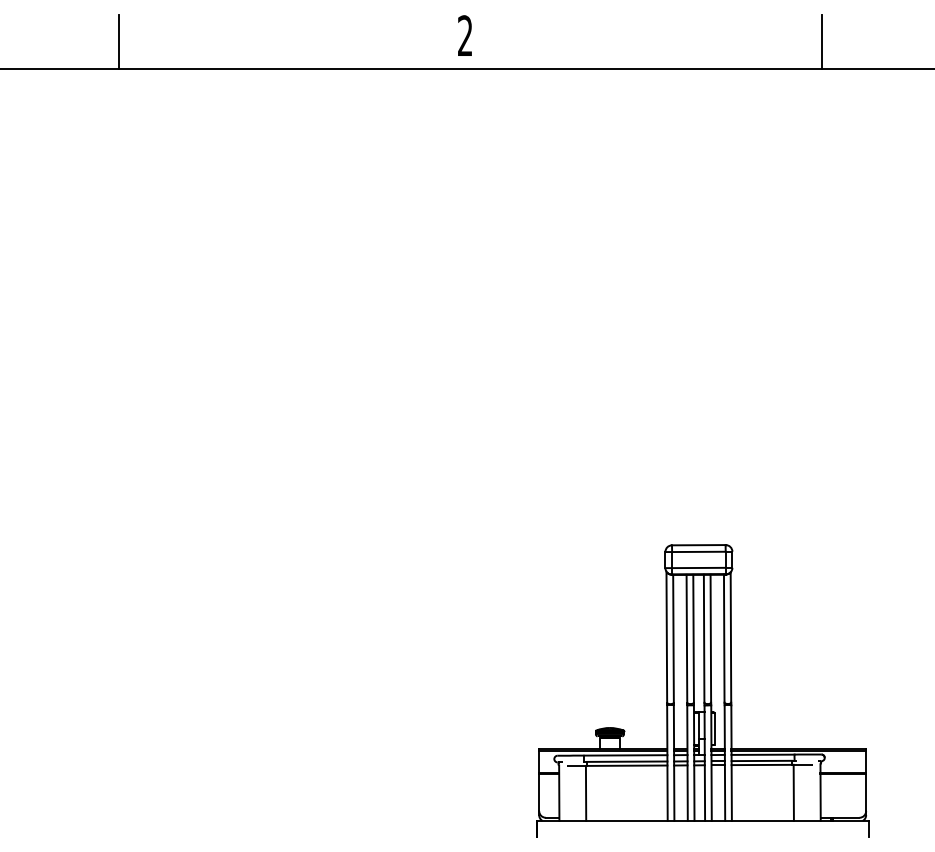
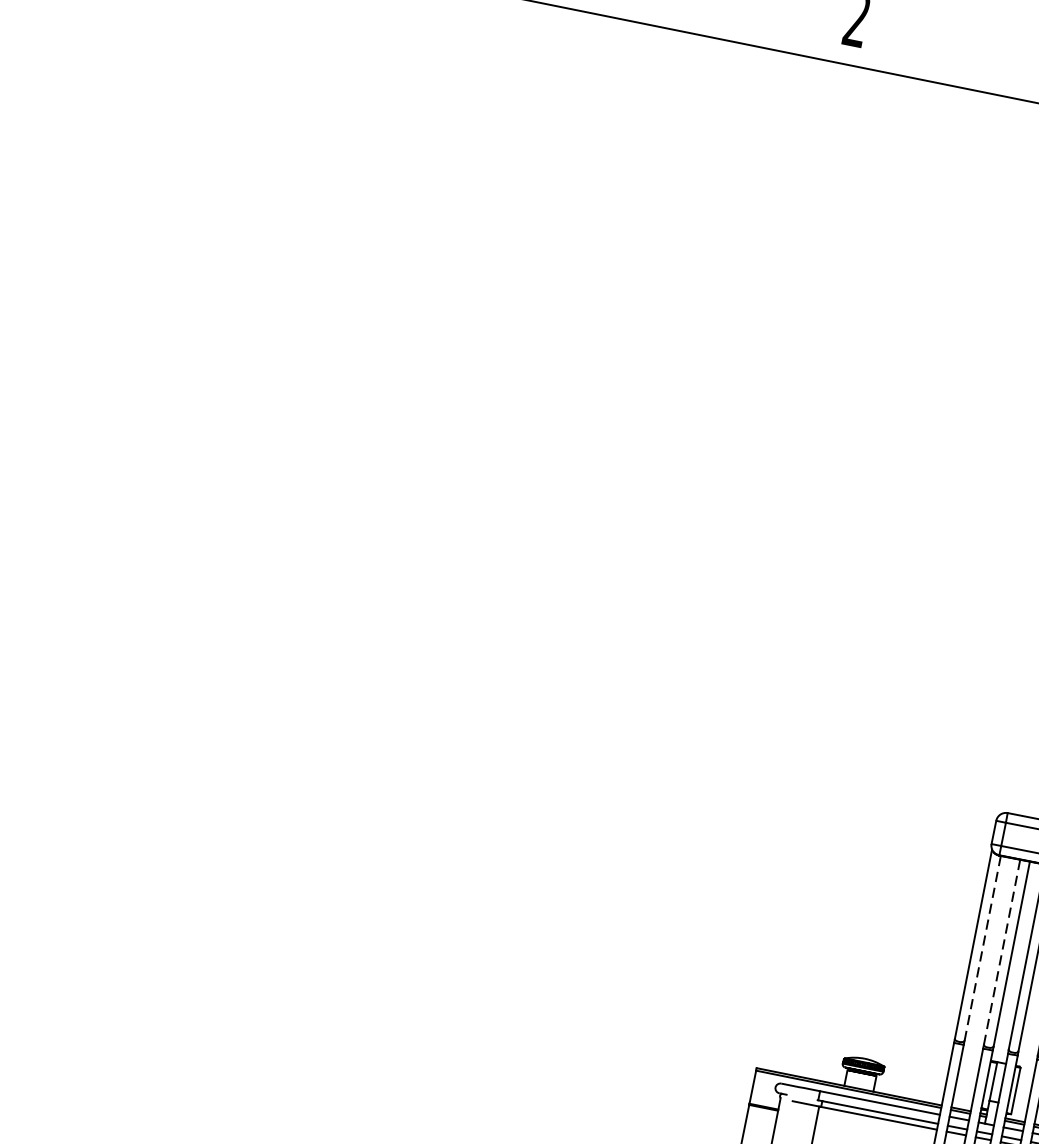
line: (673, 638) -> (982, 948), solid -> dashed
line: (686, 638) -> (1001, 951), solid -> dashed

